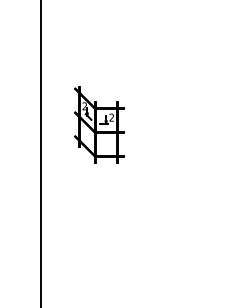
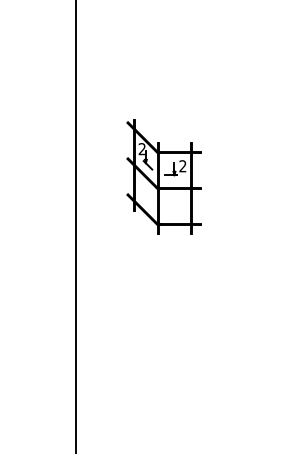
part: (99, 124) -> (164, 176), moved

